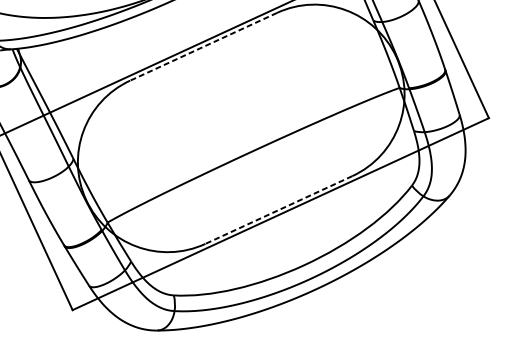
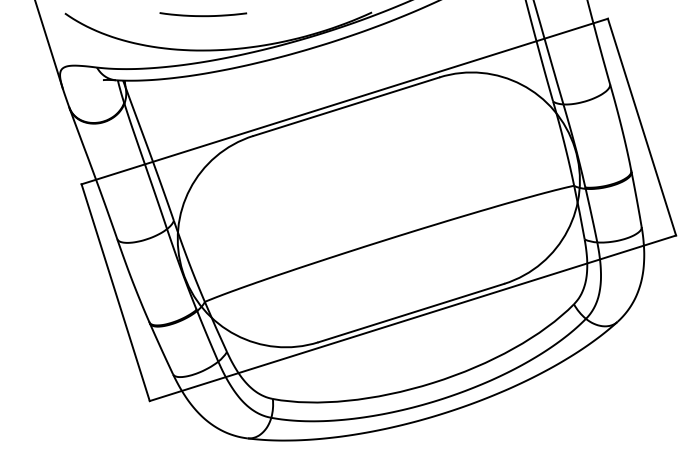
line: (202, 46) -> (345, 106), dashed -> solid
line: (278, 210) -> (410, 313), dashed -> solid

